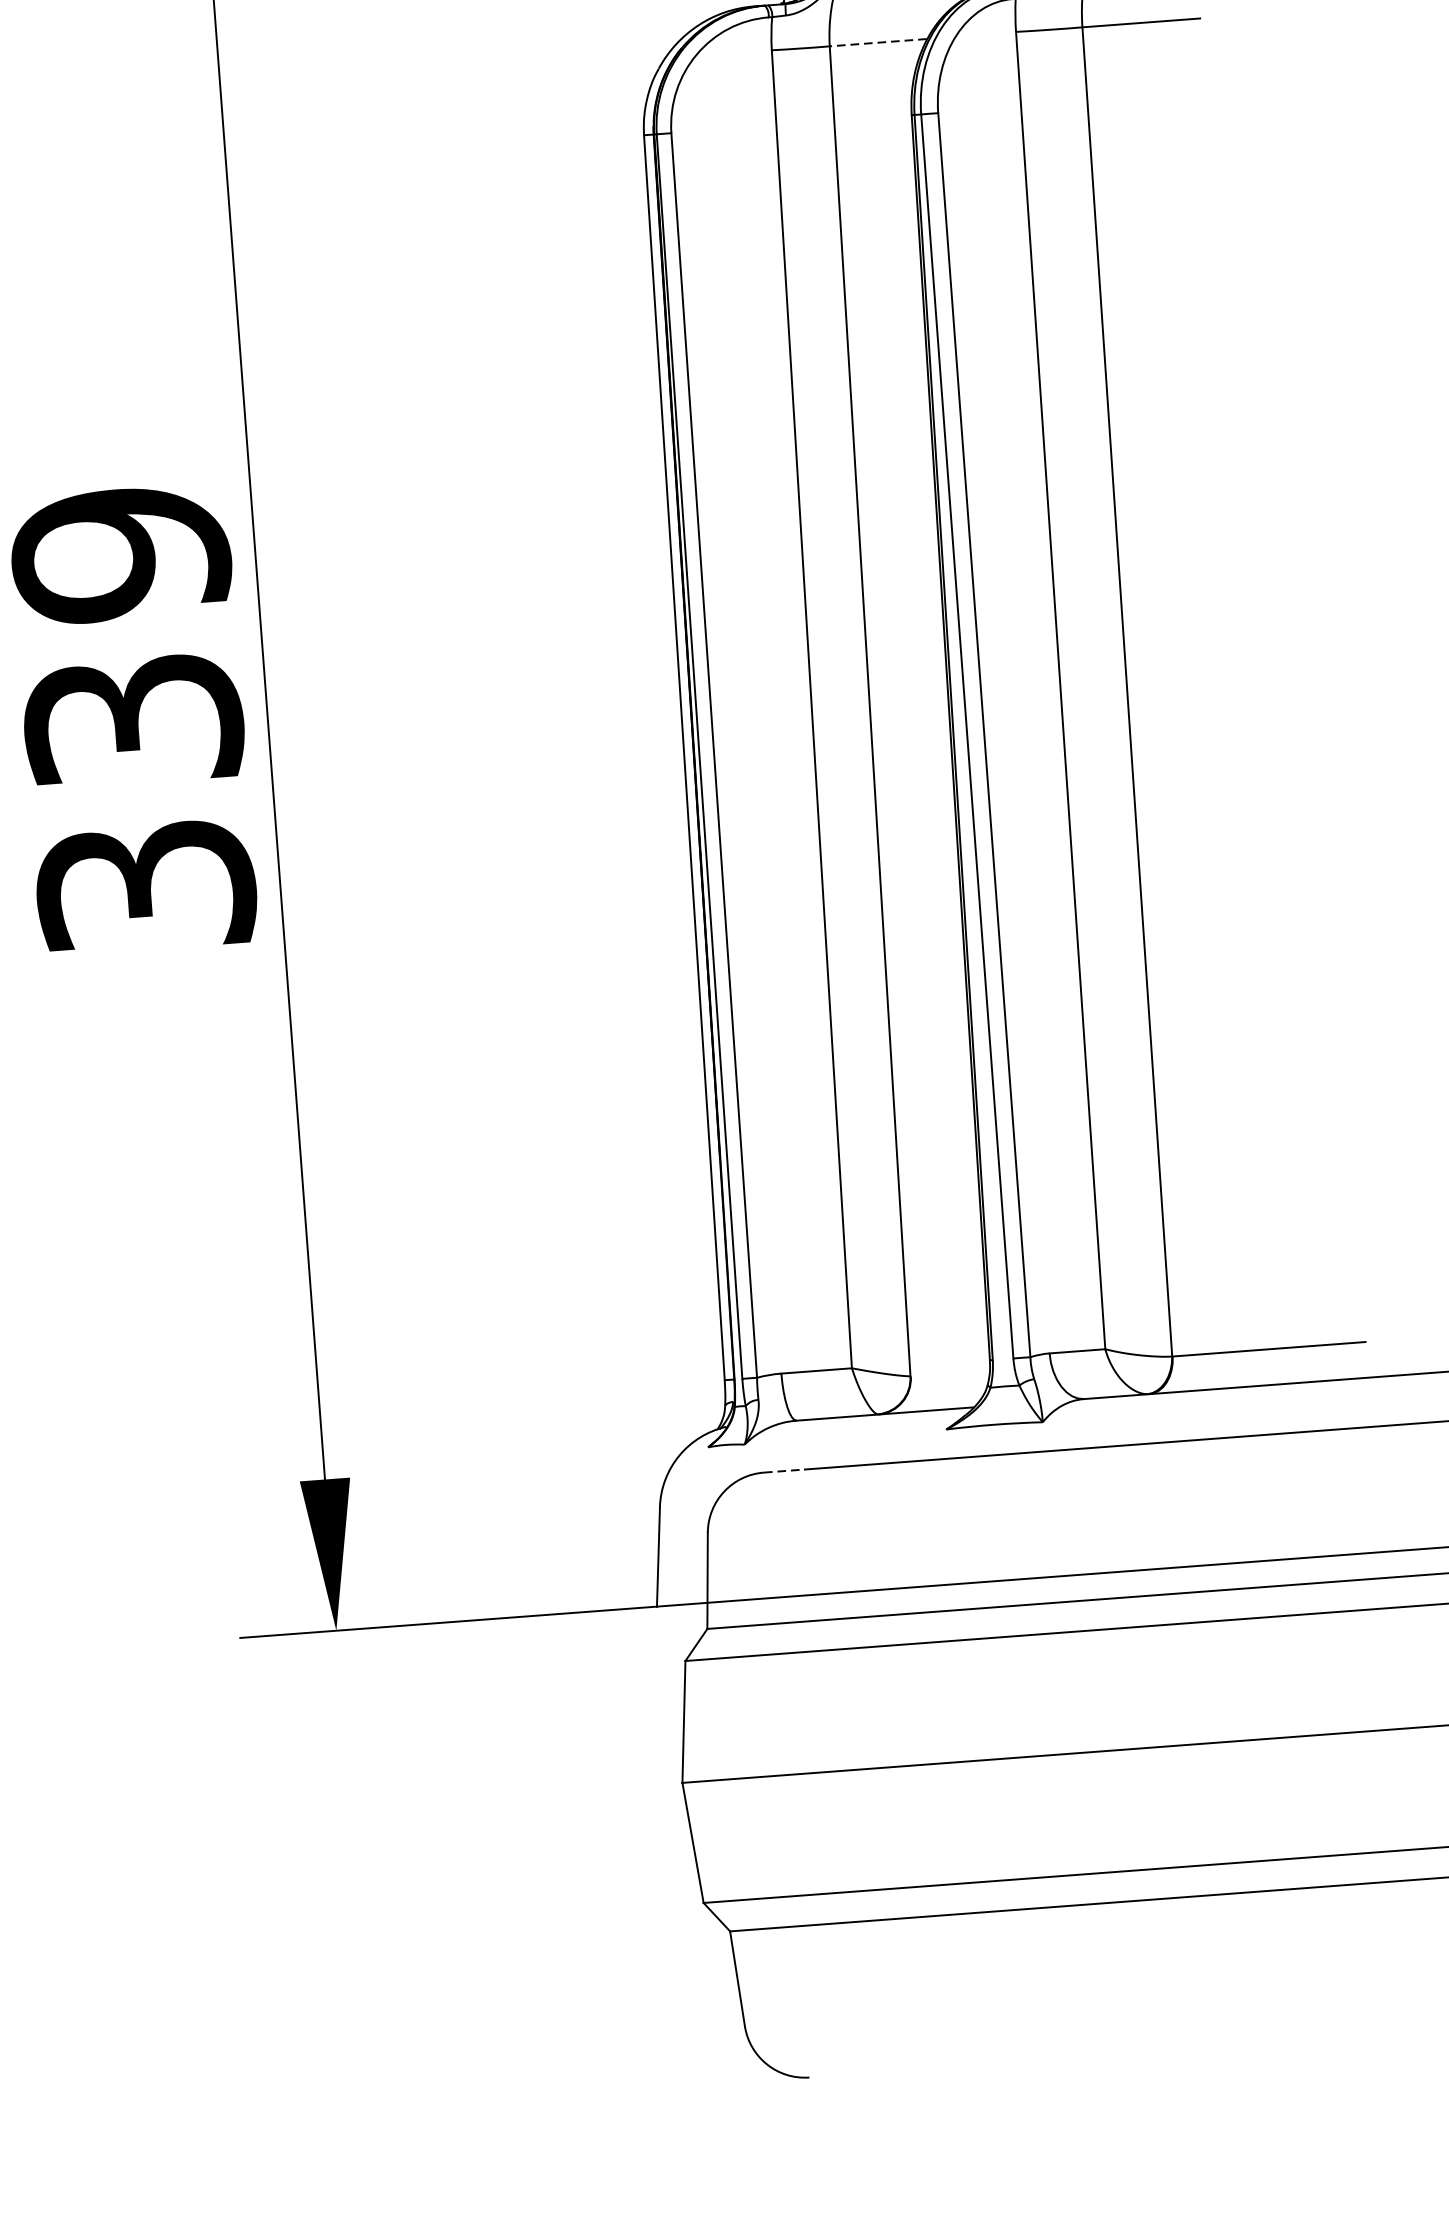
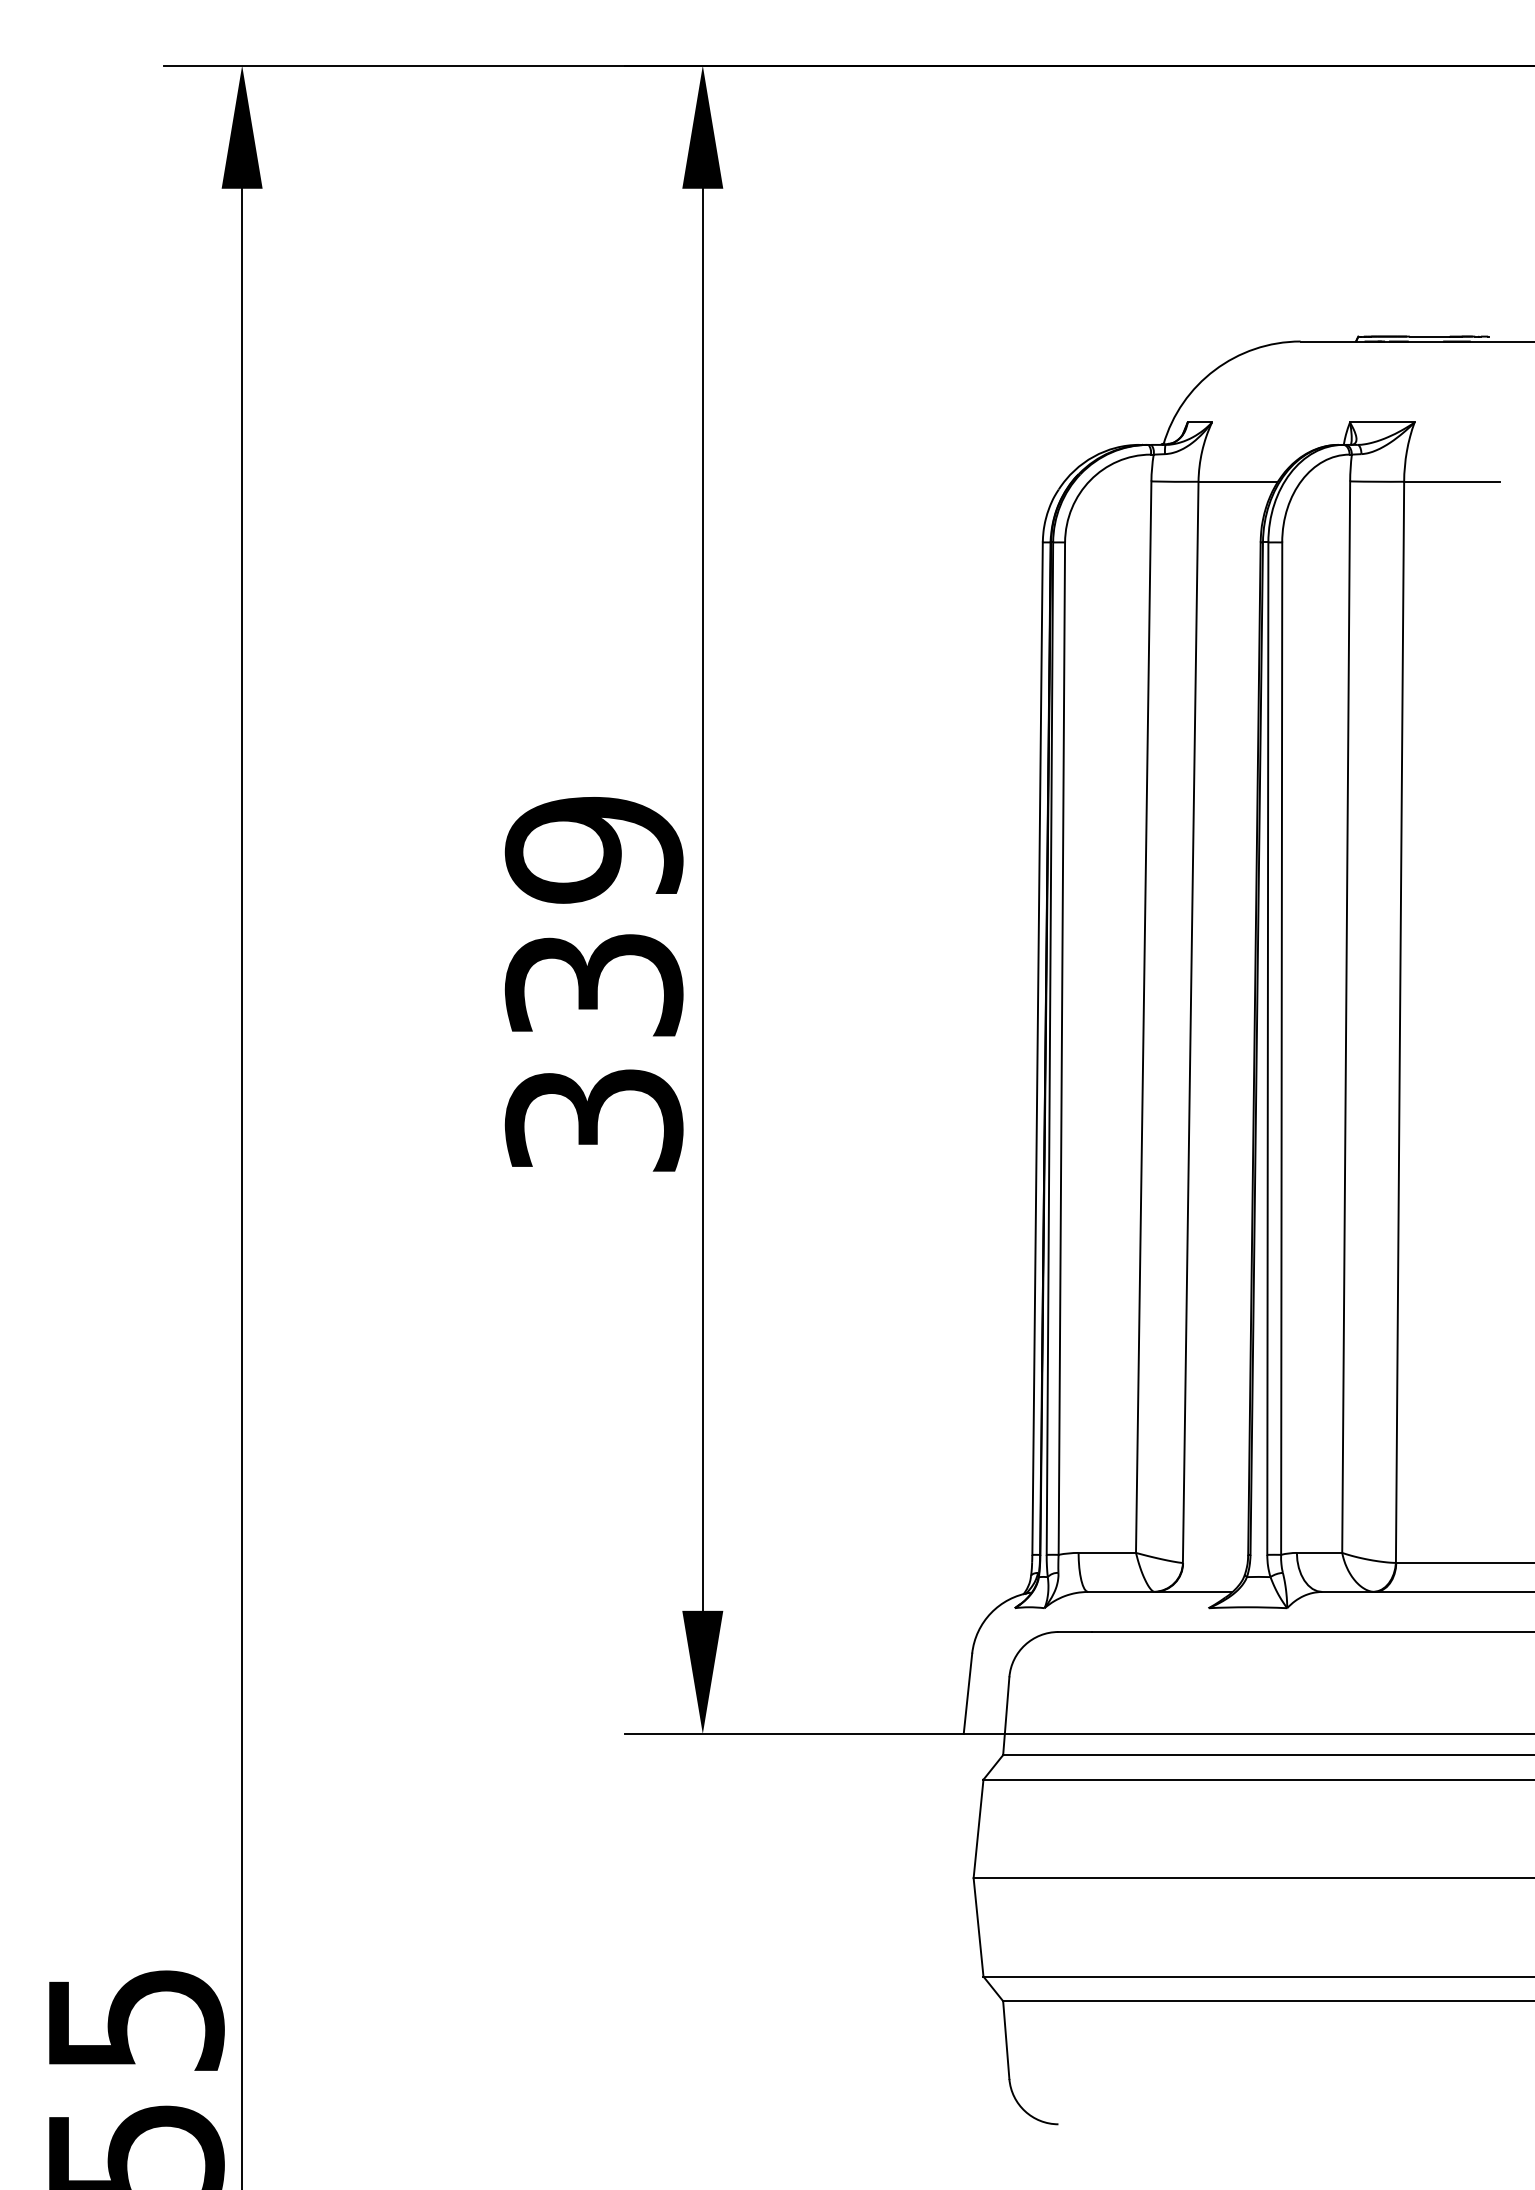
line: (877, 42) -> (1237, 481), dashed -> solid
line: (784, 1471) -> (1075, 1632), dashed -> solid

